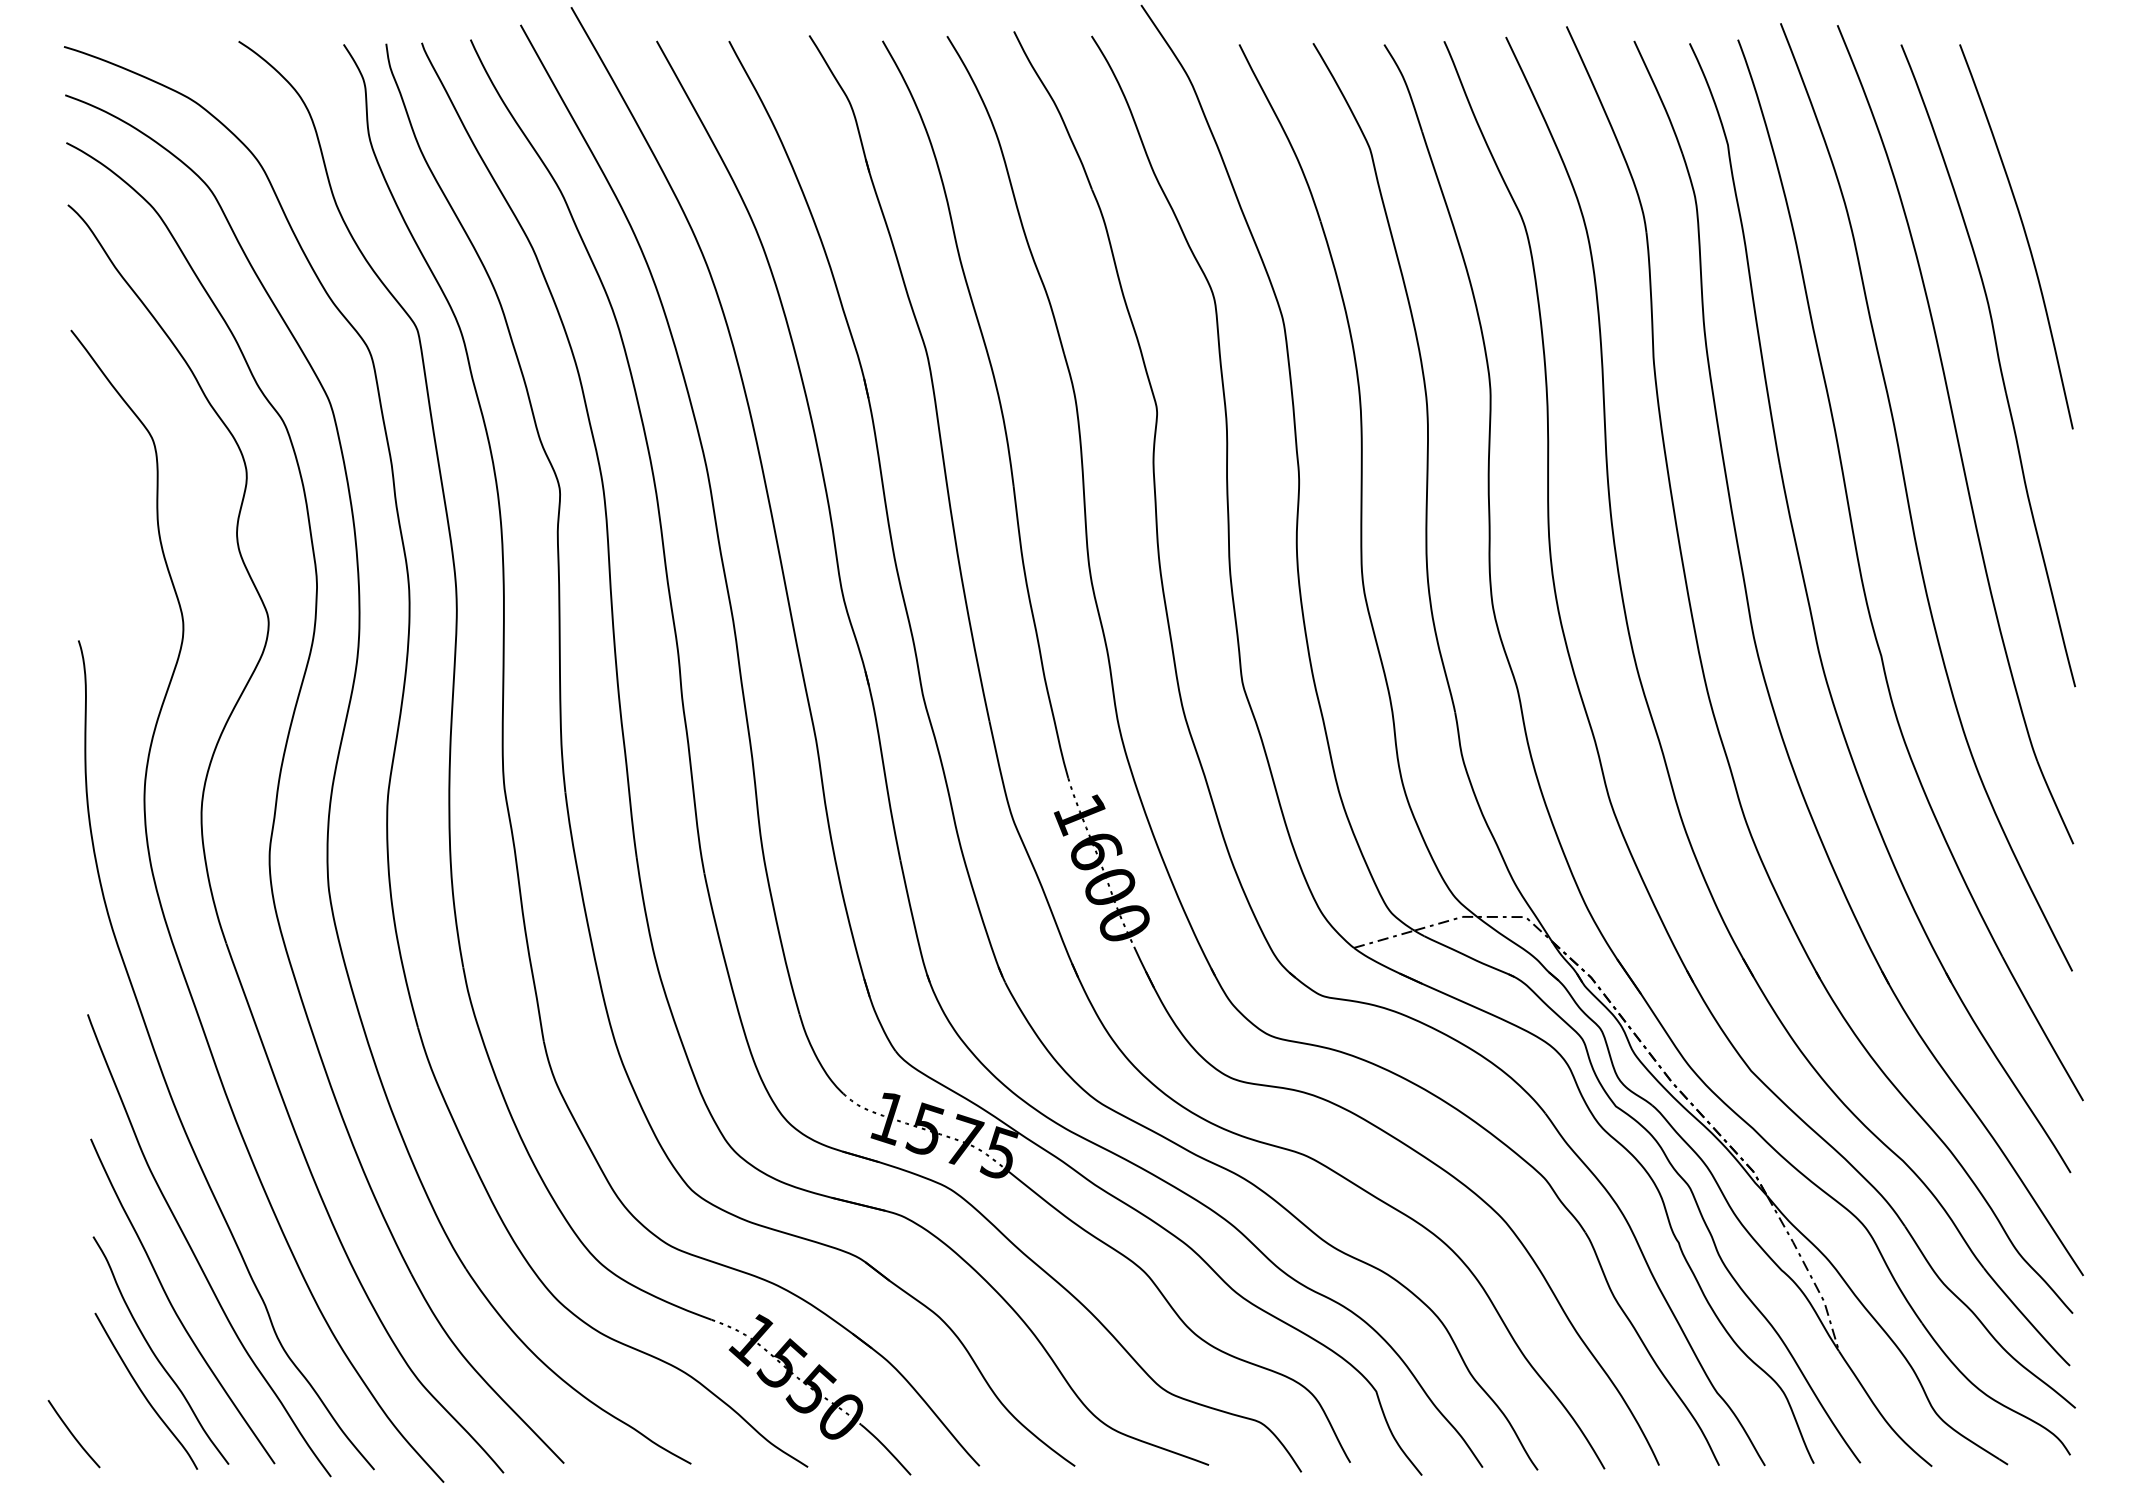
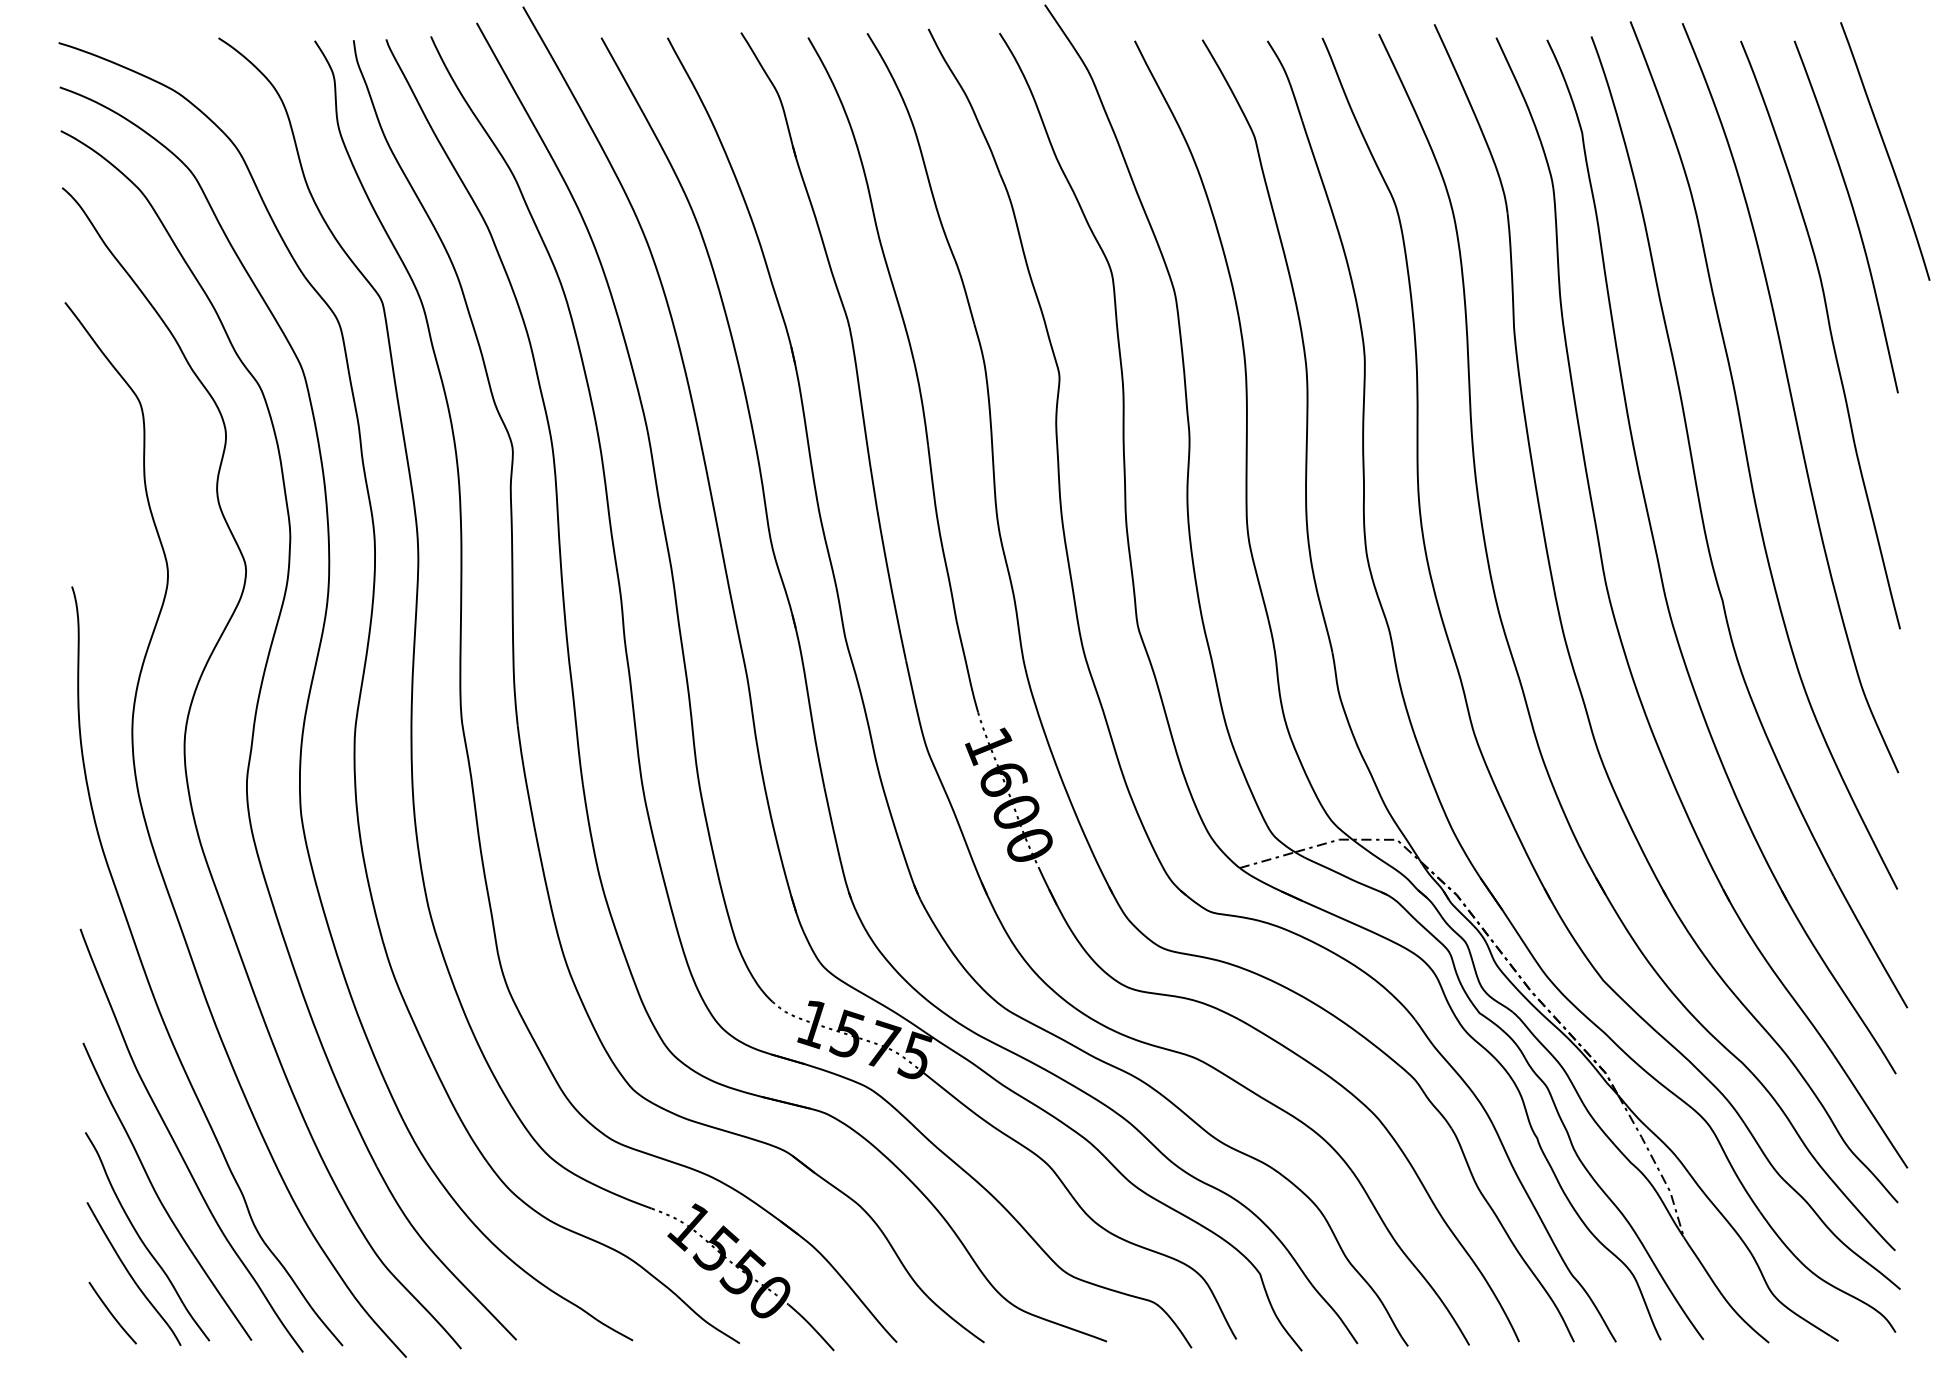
curve: (2059, 165) -> (1885, 151), added
curve: (73, 1434) -> (112, 1313), moved

